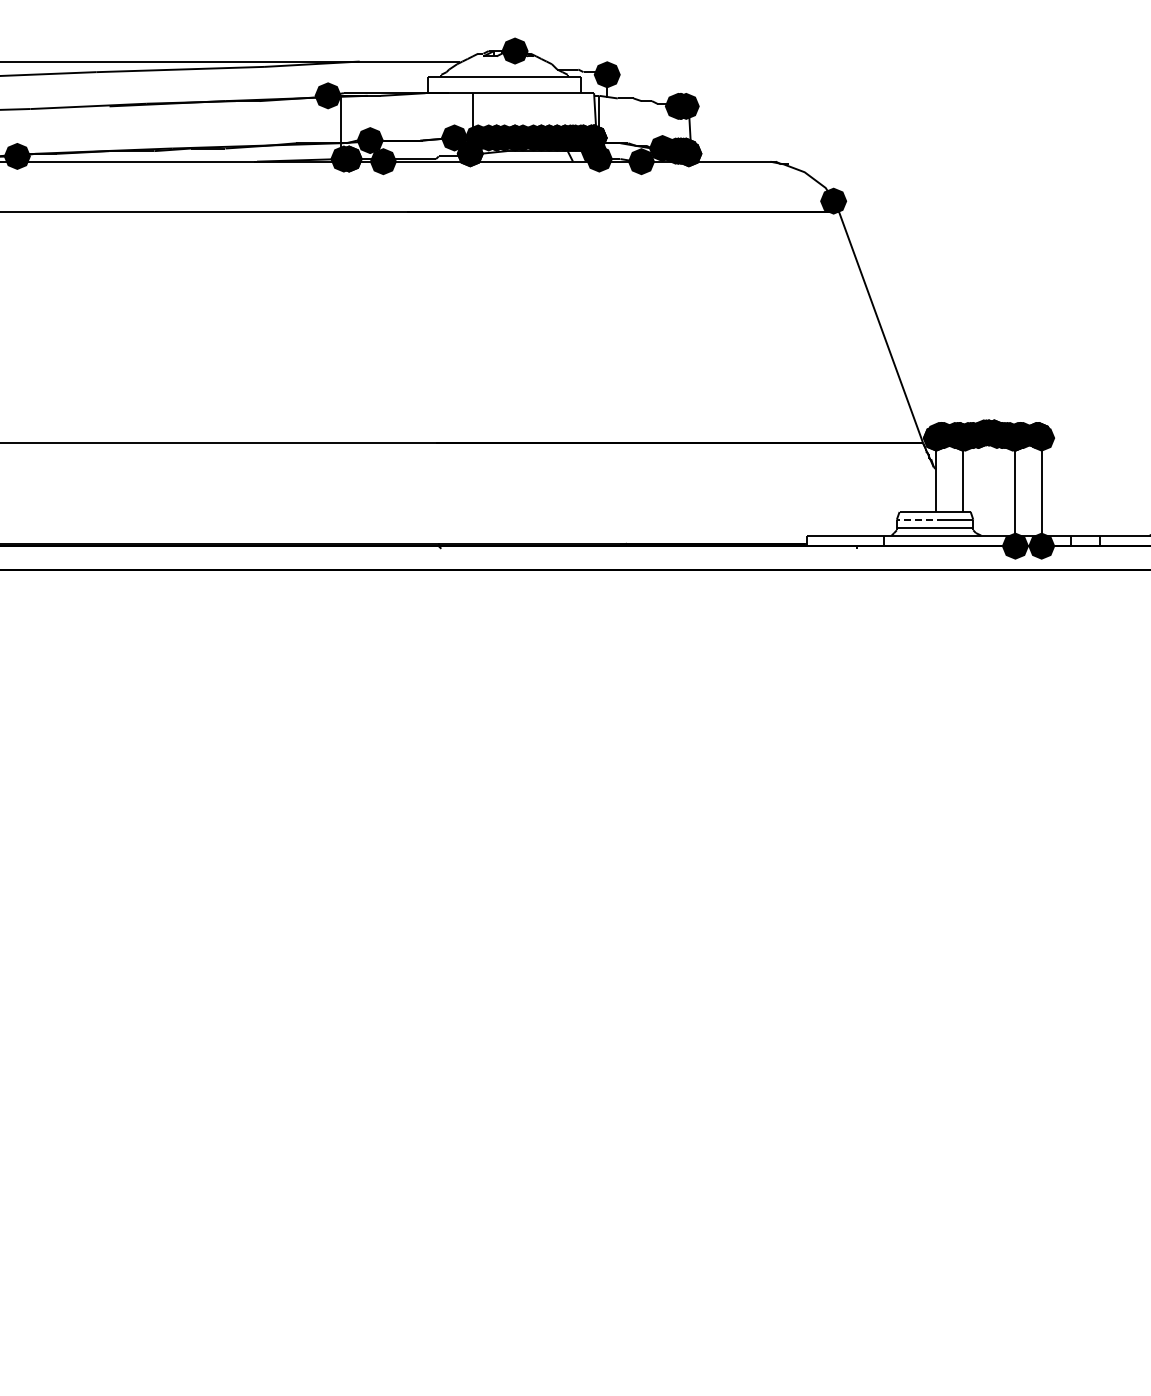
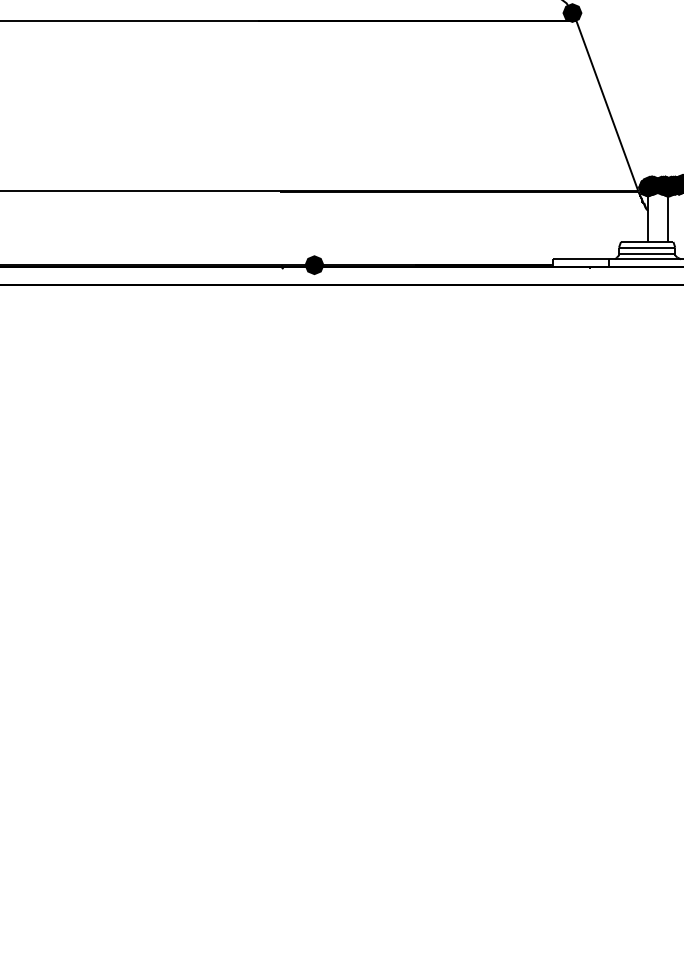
line: (920, 519) -> (636, 247), dashed -> solid
fill: (483, 543) -> (314, 265), added

